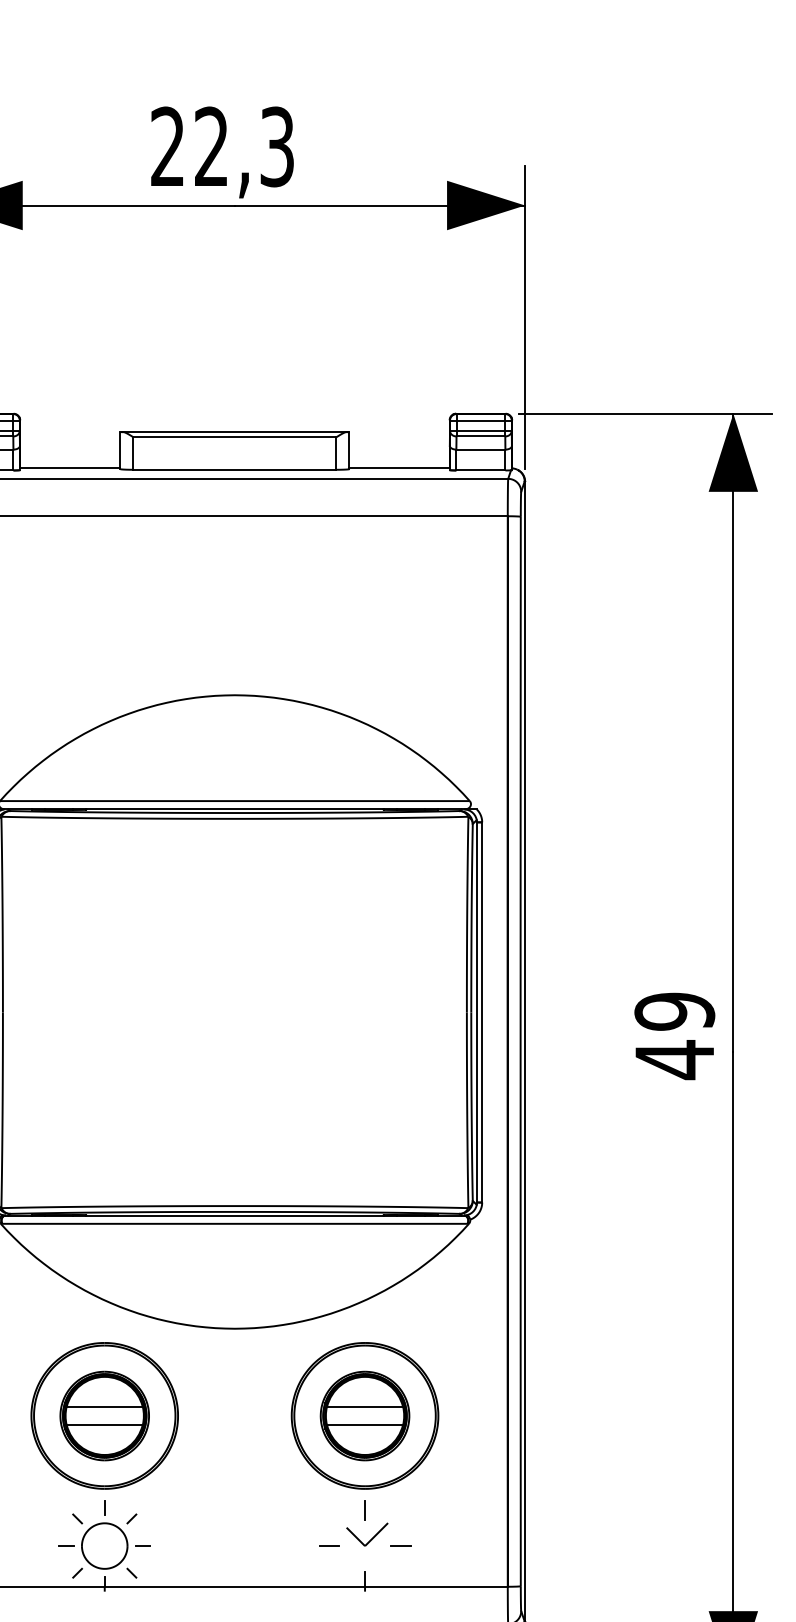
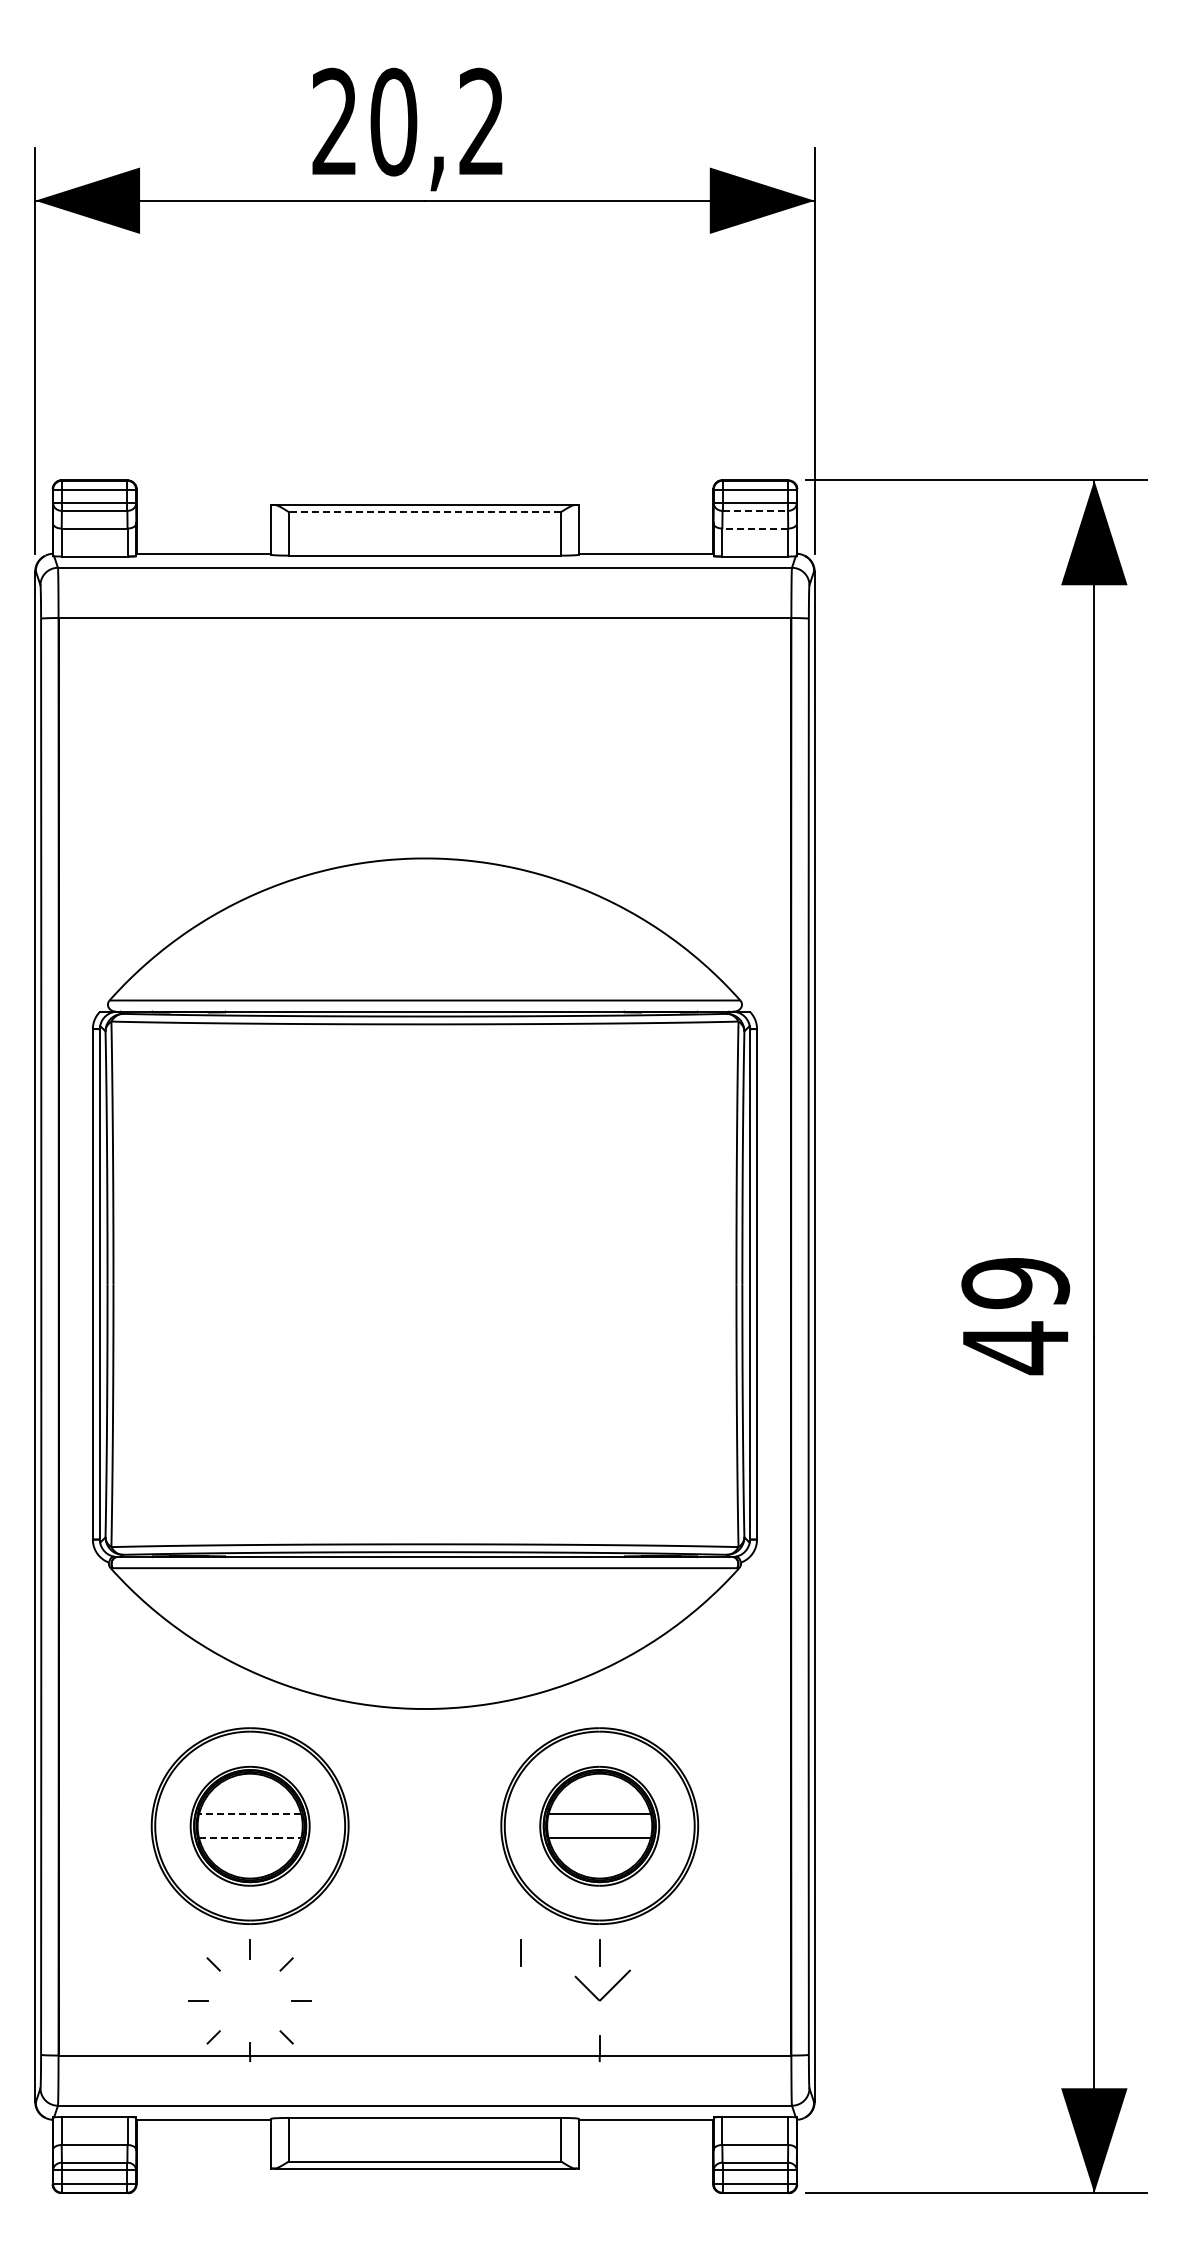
text: (244, 146) -> (437, 121), 22,3 -> 20,2
line: (481, 436) -> (755, 510), solid -> dashed
line: (234, 437) -> (424, 512), solid -> dashed
line: (481, 449) -> (755, 528), solid -> dashed
line: (104, 1406) -> (249, 1813), solid -> dashed
line: (104, 1425) -> (250, 1838), solid -> dashed
line: (306, 1510) -> (520, 1952), added
part: (104, 1545) -> (249, 2000), removed
line: (329, 1545) -> (551, 2000), removed
line: (400, 1545) -> (647, 2000), removed

